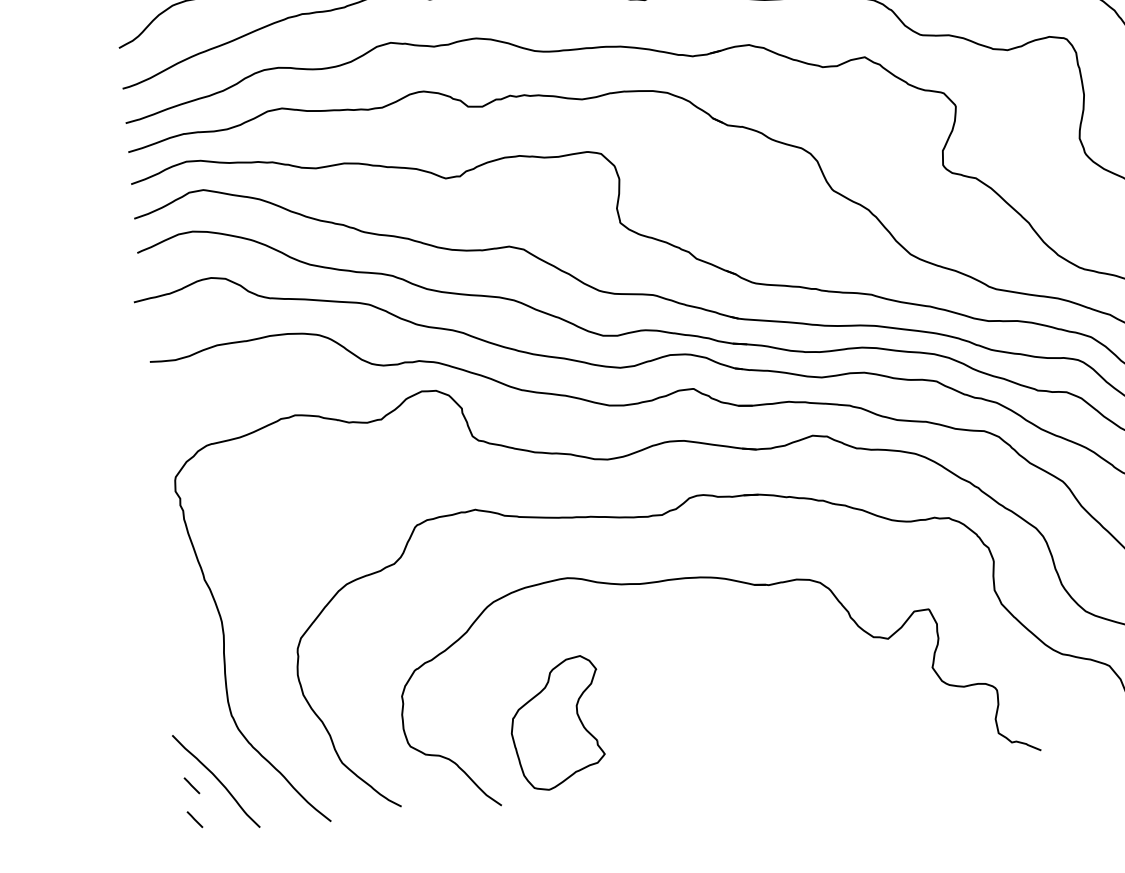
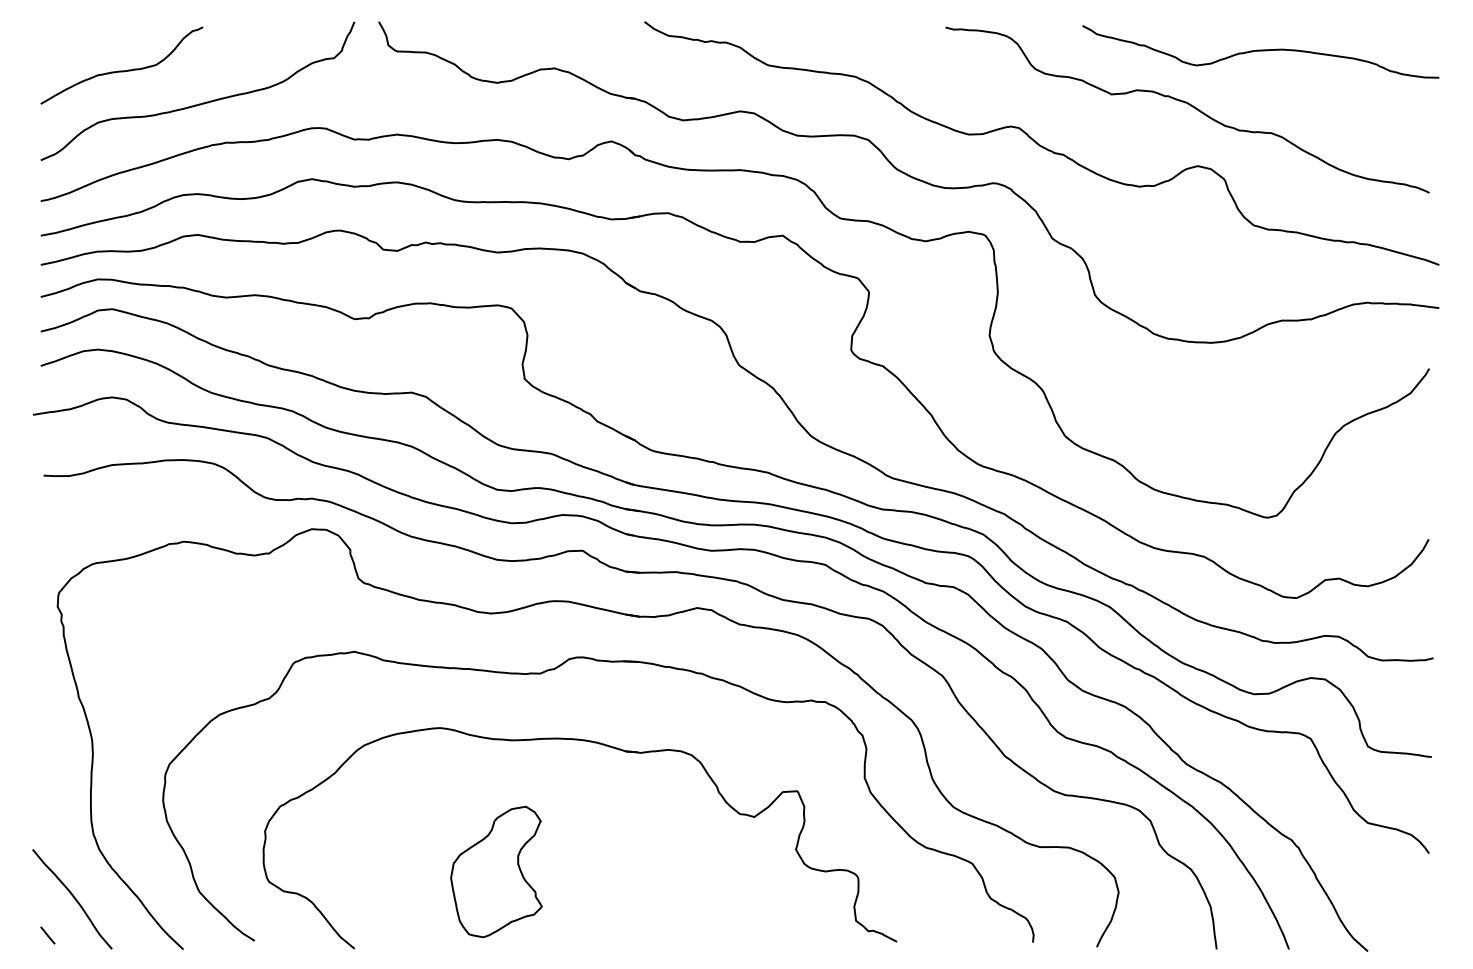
part: (556, 723) -> (496, 871), moved
line: (191, 785) -> (47, 901), removed

